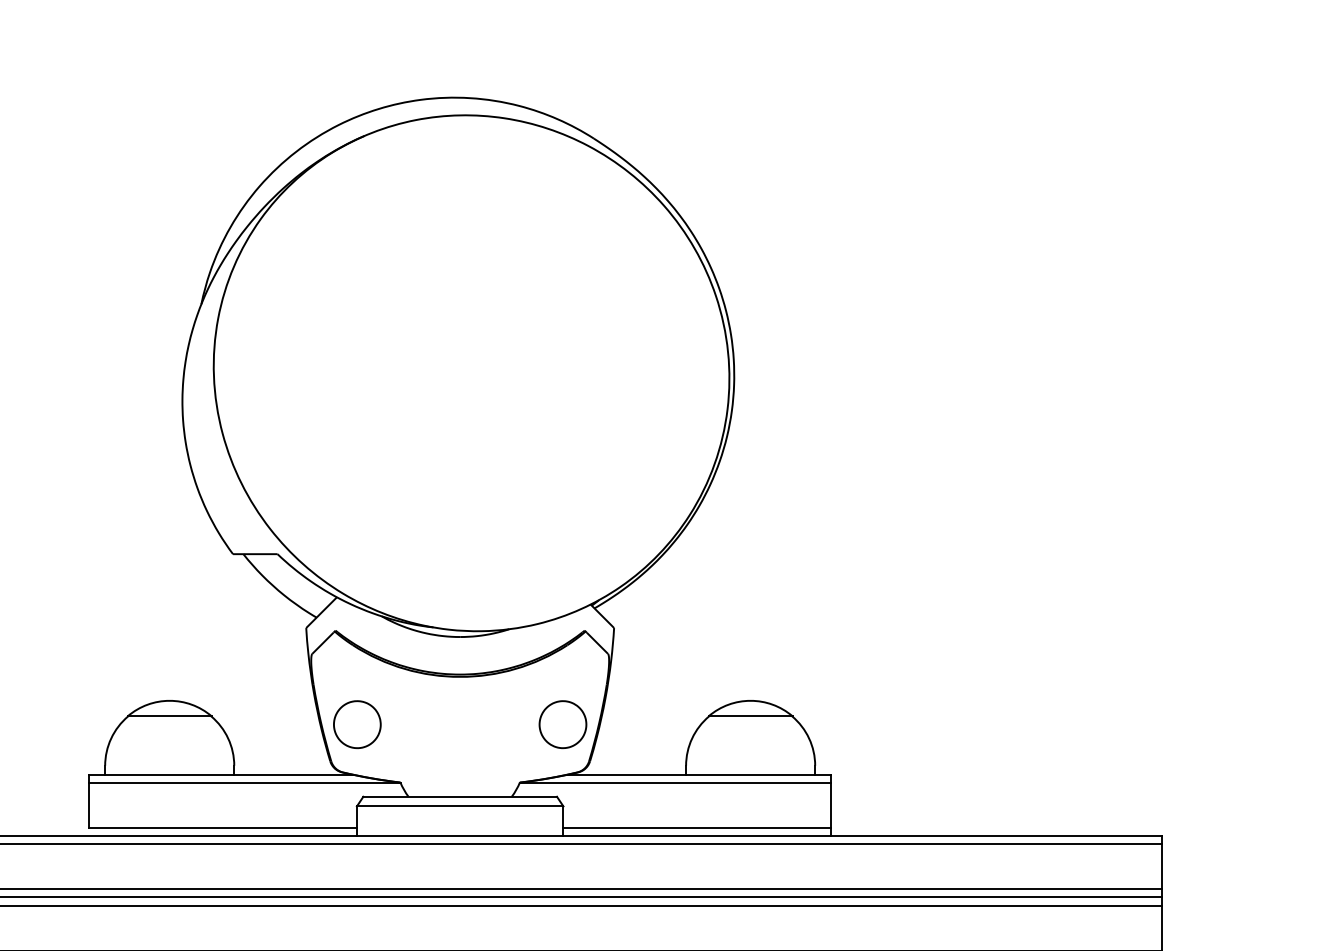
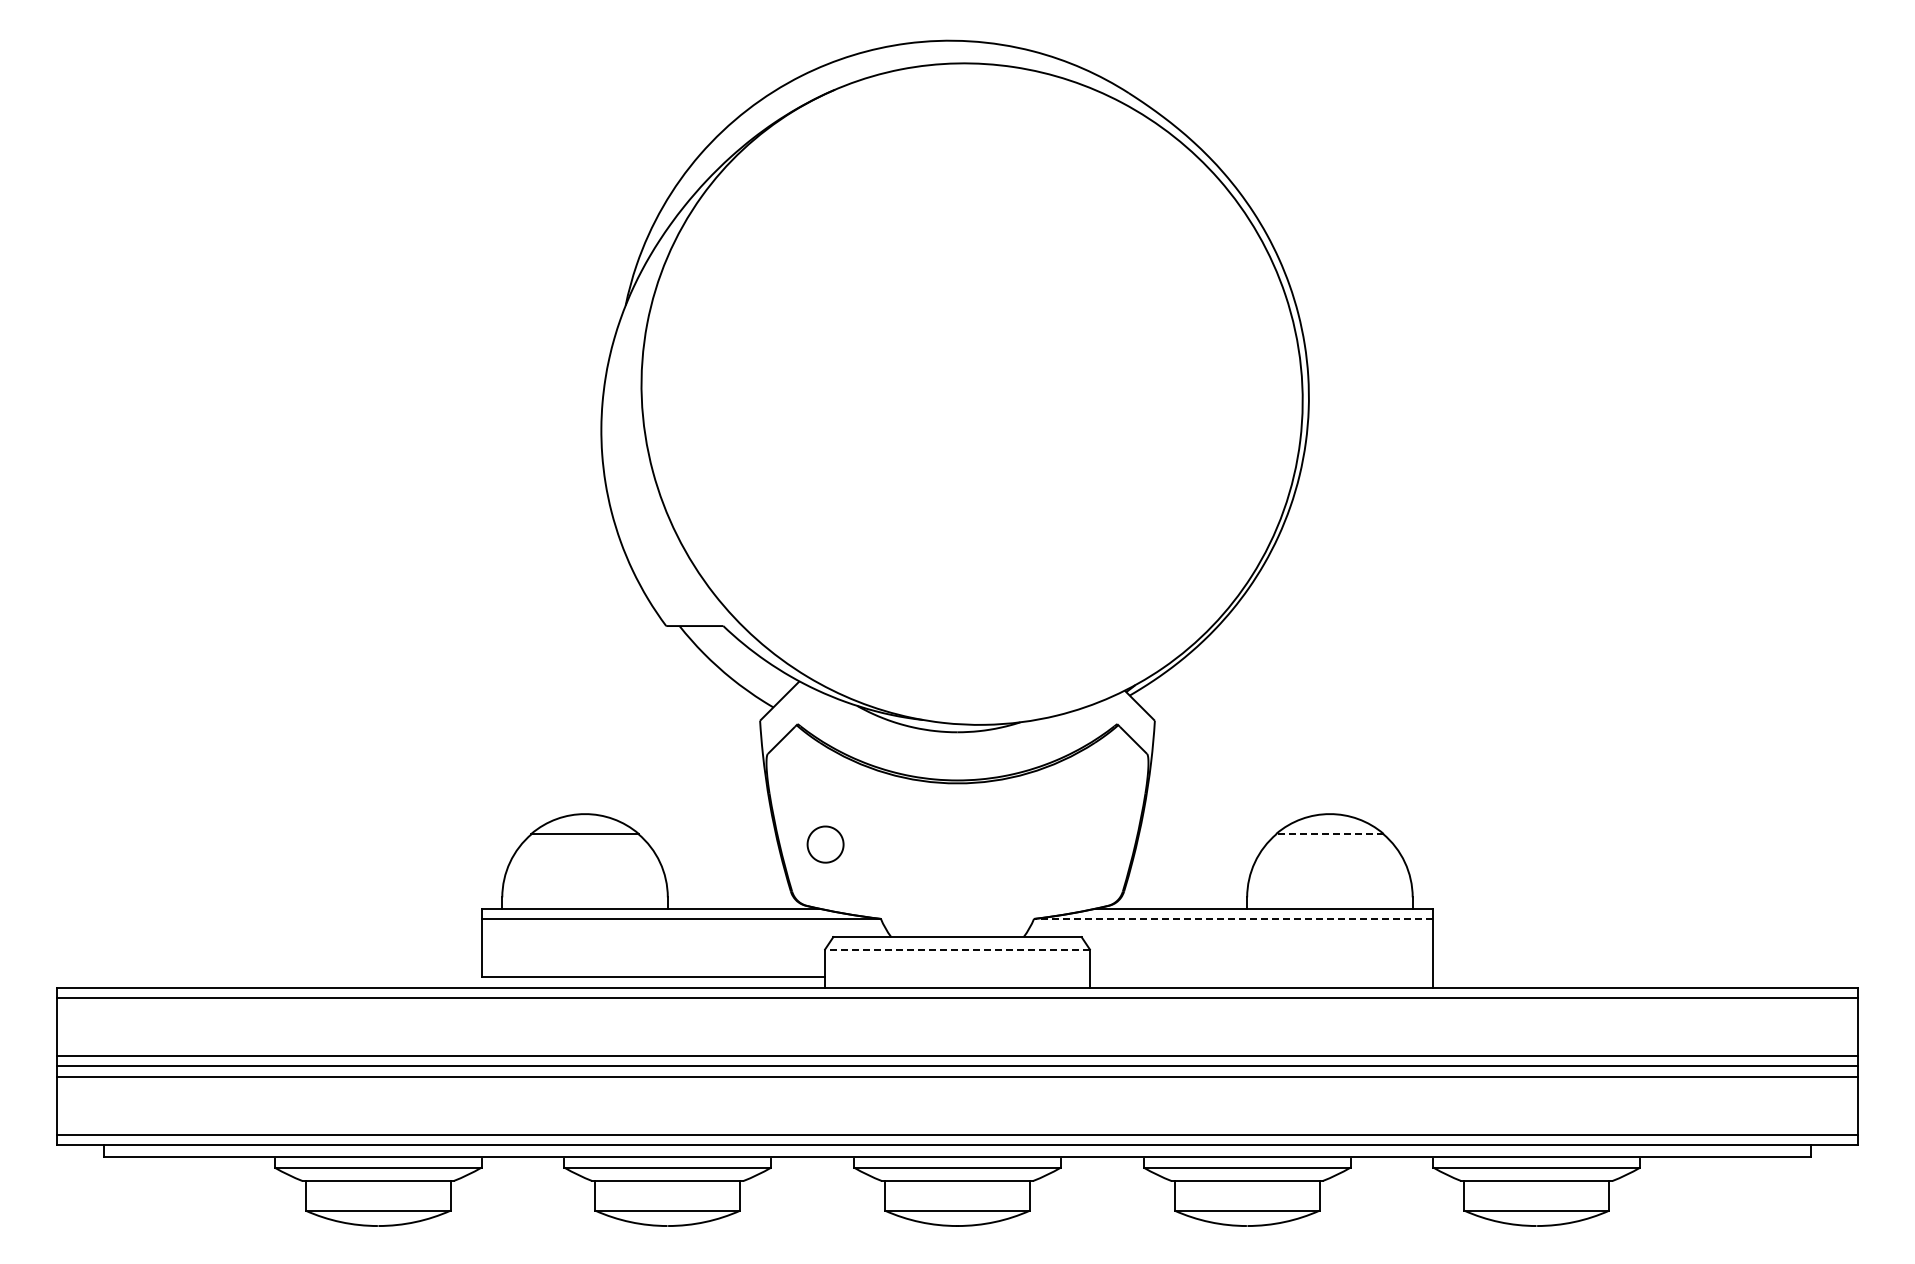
line: (750, 715) -> (1329, 833), solid -> dashed
part: (357, 724) -> (825, 844), size x0.6
part: (563, 724) -> (1089, 844), removed
line: (675, 783) -> (1233, 919), solid -> dashed
line: (460, 806) -> (957, 949), solid -> dashed
line: (697, 828) -> (1261, 977), removed

